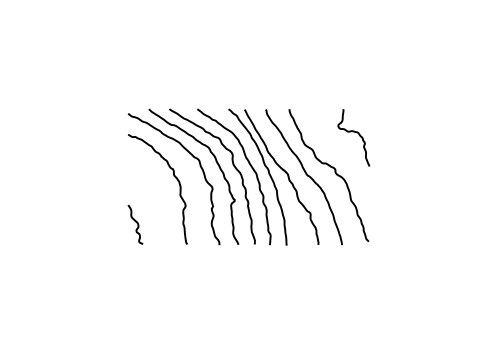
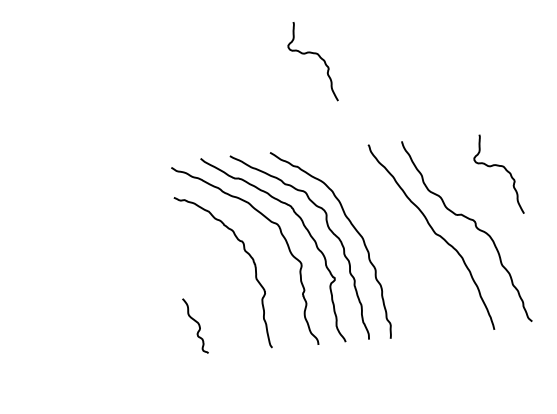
curve: (231, 43) -> (310, 54), added
part: (273, 176) -> (387, 239), removed

